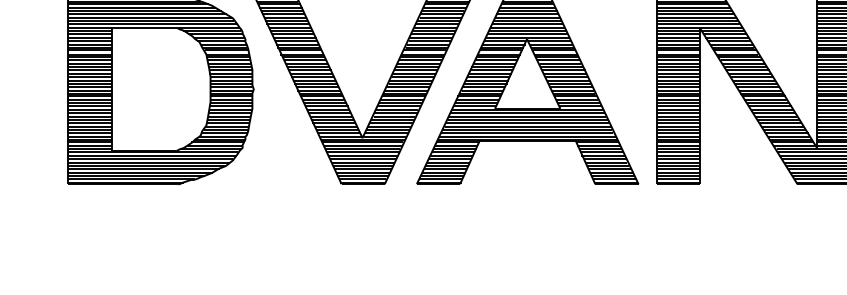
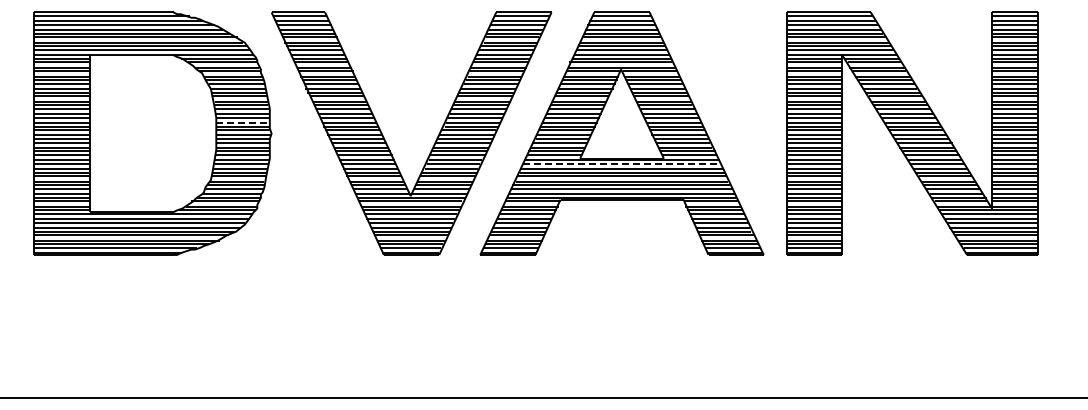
line: (231, 80) -> (243, 122), solid -> dashed
line: (528, 113) -> (622, 164), solid -> dashed

